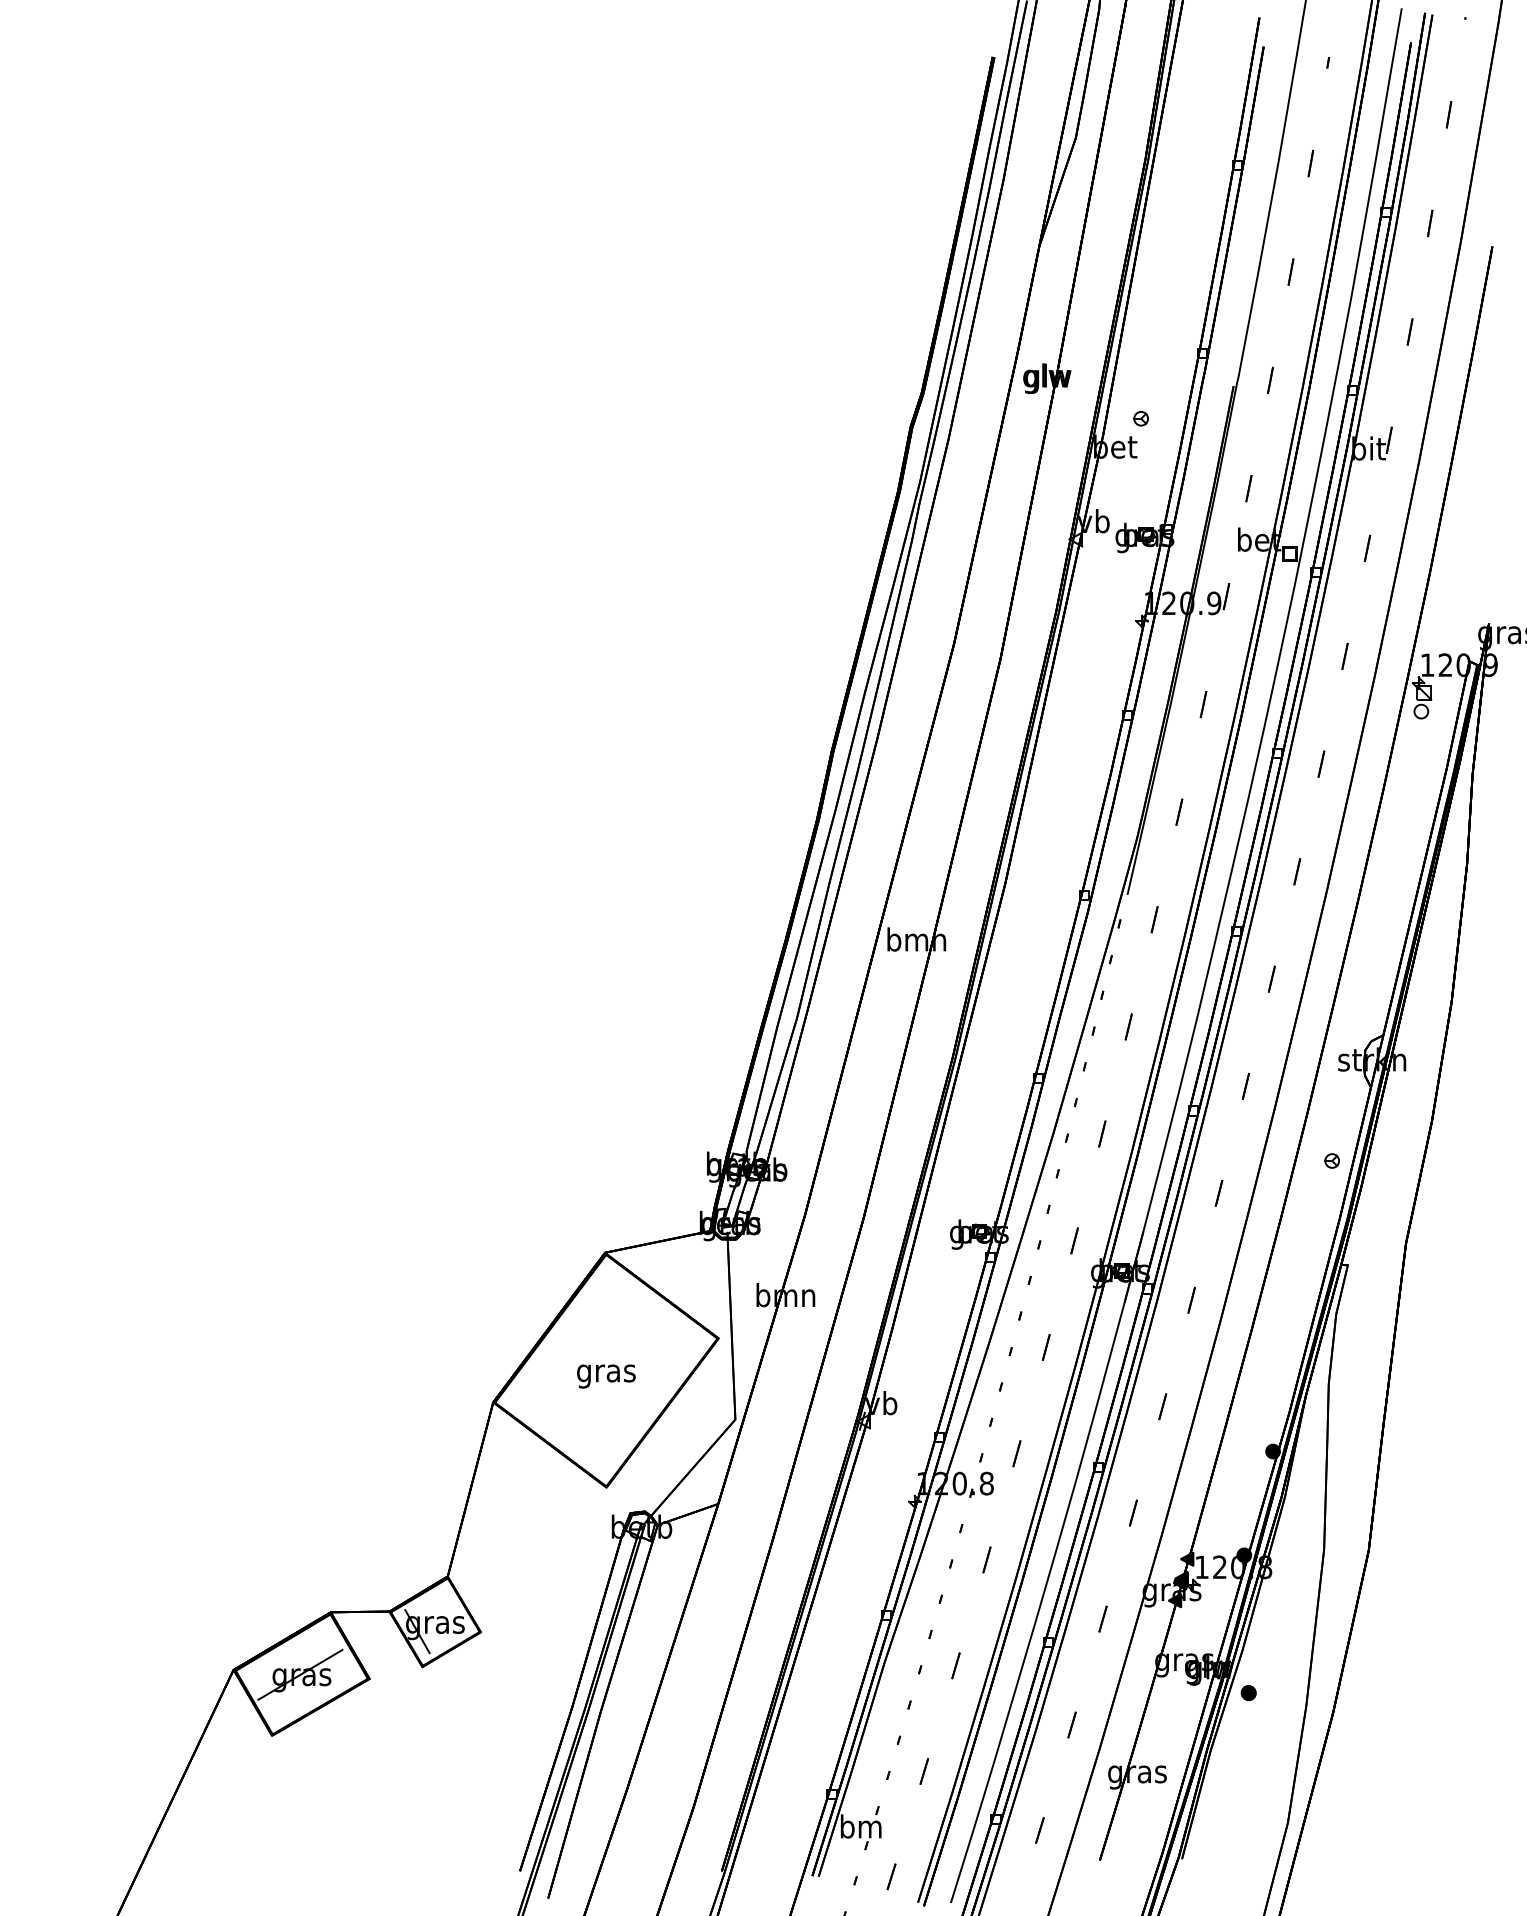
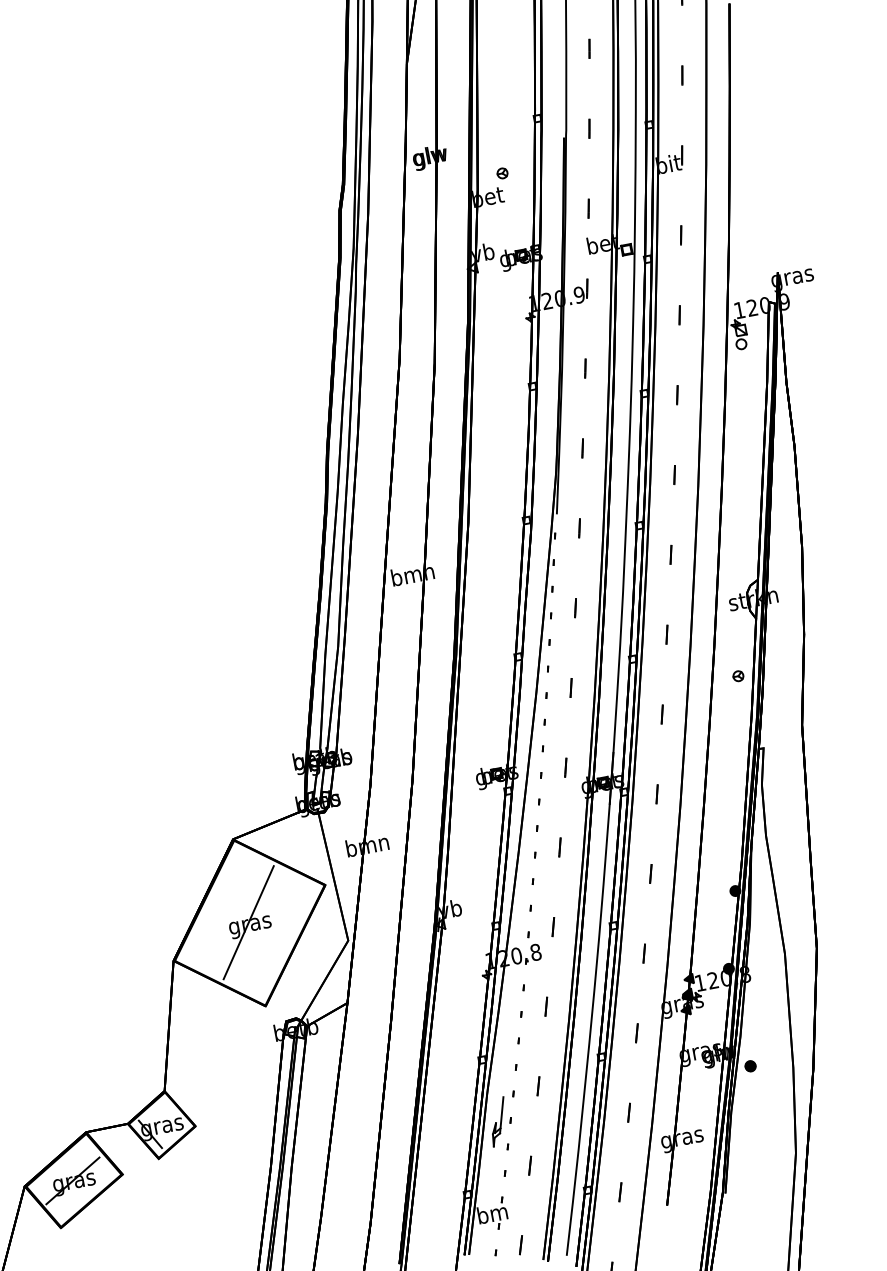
line: (604, 1369) -> (248, 922), added
part: (892, 1703) -> (498, 1121), added

